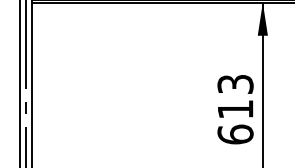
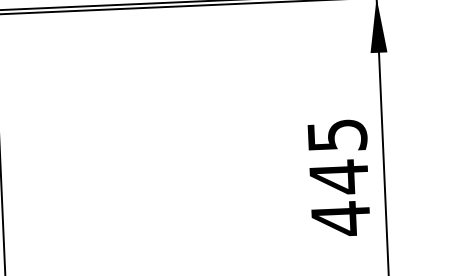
text: (235, 110) -> (339, 178), 613 -> 445

